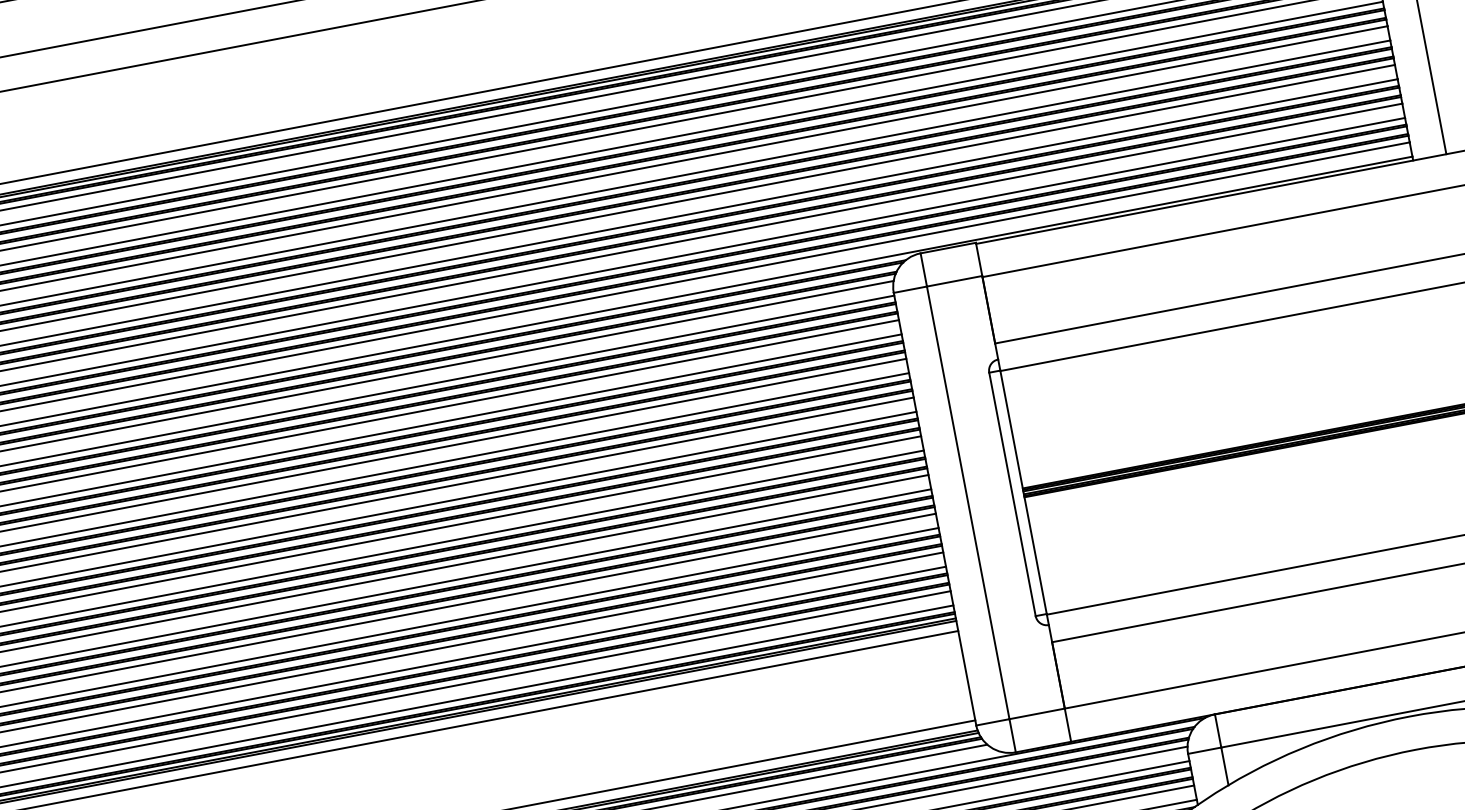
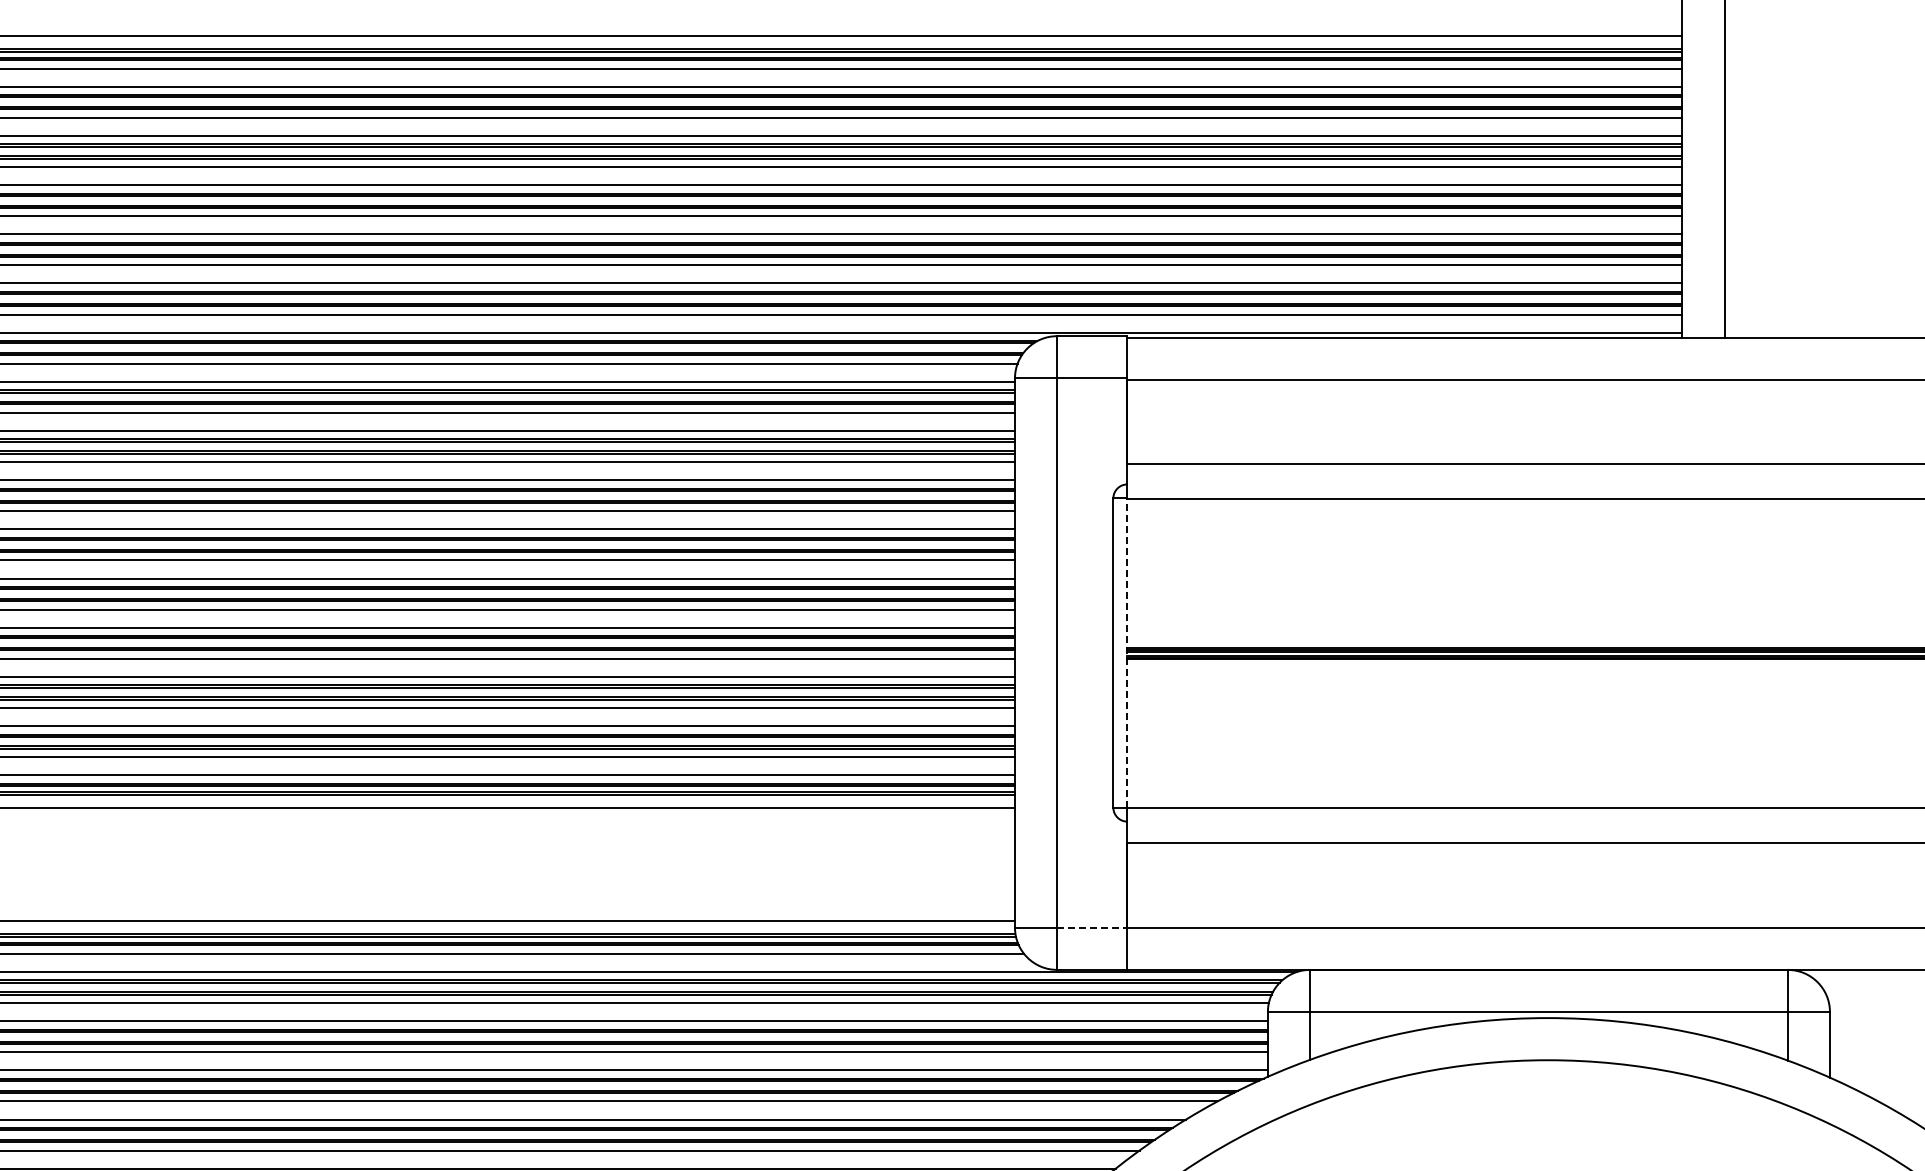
line: (1023, 492) -> (1127, 653), solid -> dashed
line: (1037, 713) -> (1092, 927), solid -> dashed

